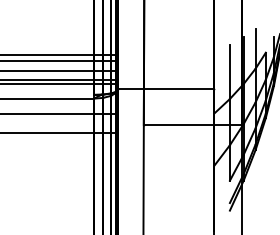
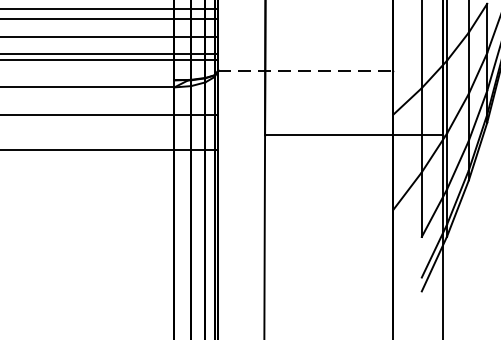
line: (166, 89) -> (306, 70), solid -> dashed

